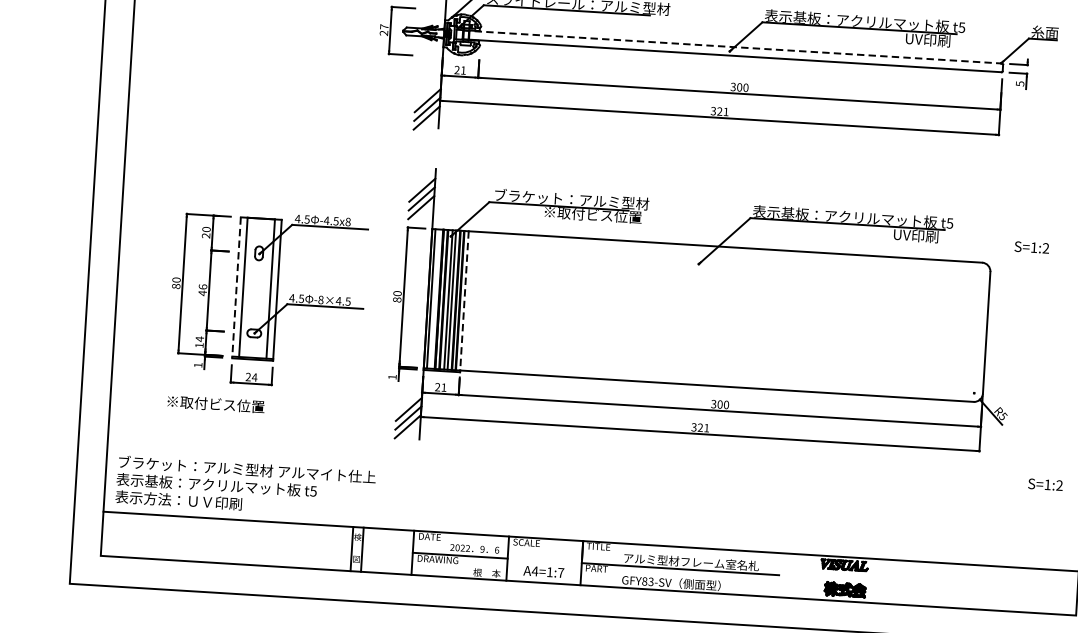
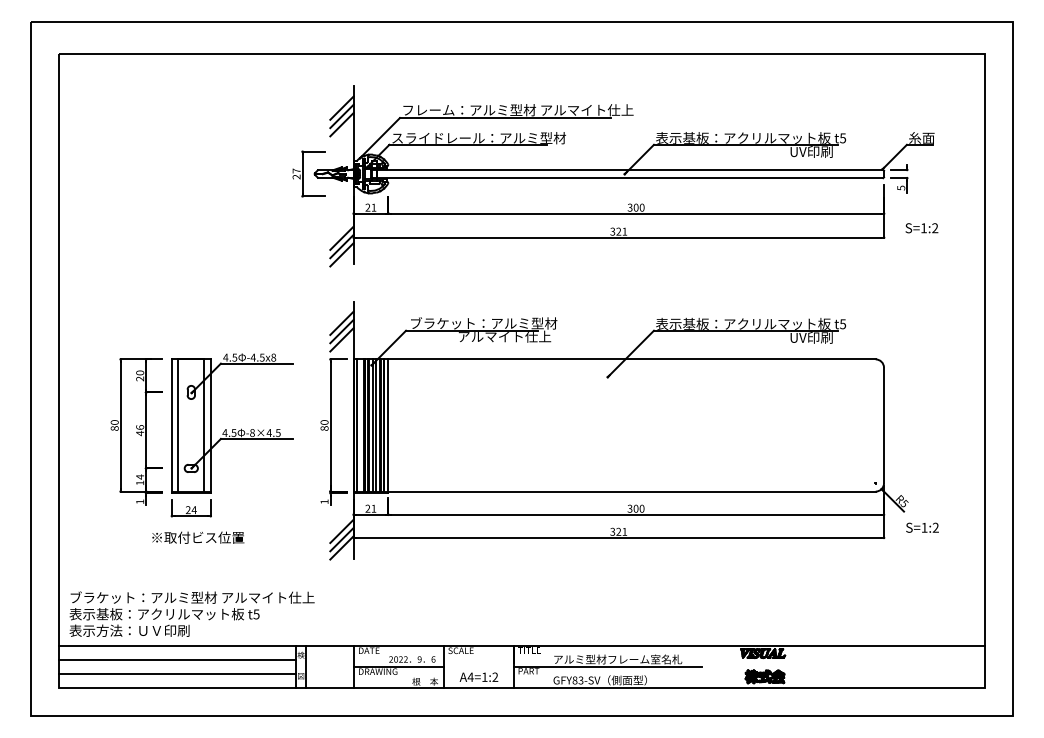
line: (732, 46) -> (627, 169), dashed -> solid
text: (592, 214) -> (504, 336), ※取付ビス位置 -> アルマイト仕上
text: (1031, 247) -> (921, 228), moved
line: (236, 287) -> (171, 426), dashed -> solid
line: (464, 301) -> (388, 426), dashed -> solid
text: (216, 404) -> (198, 537), moved
text: (1045, 484) -> (922, 527), moved
line: (227, 533) -> (177, 659), added
line: (226, 548) -> (177, 673), added
text: (561, 572) -> (495, 676), A4=1:7 -> A4=1:2

